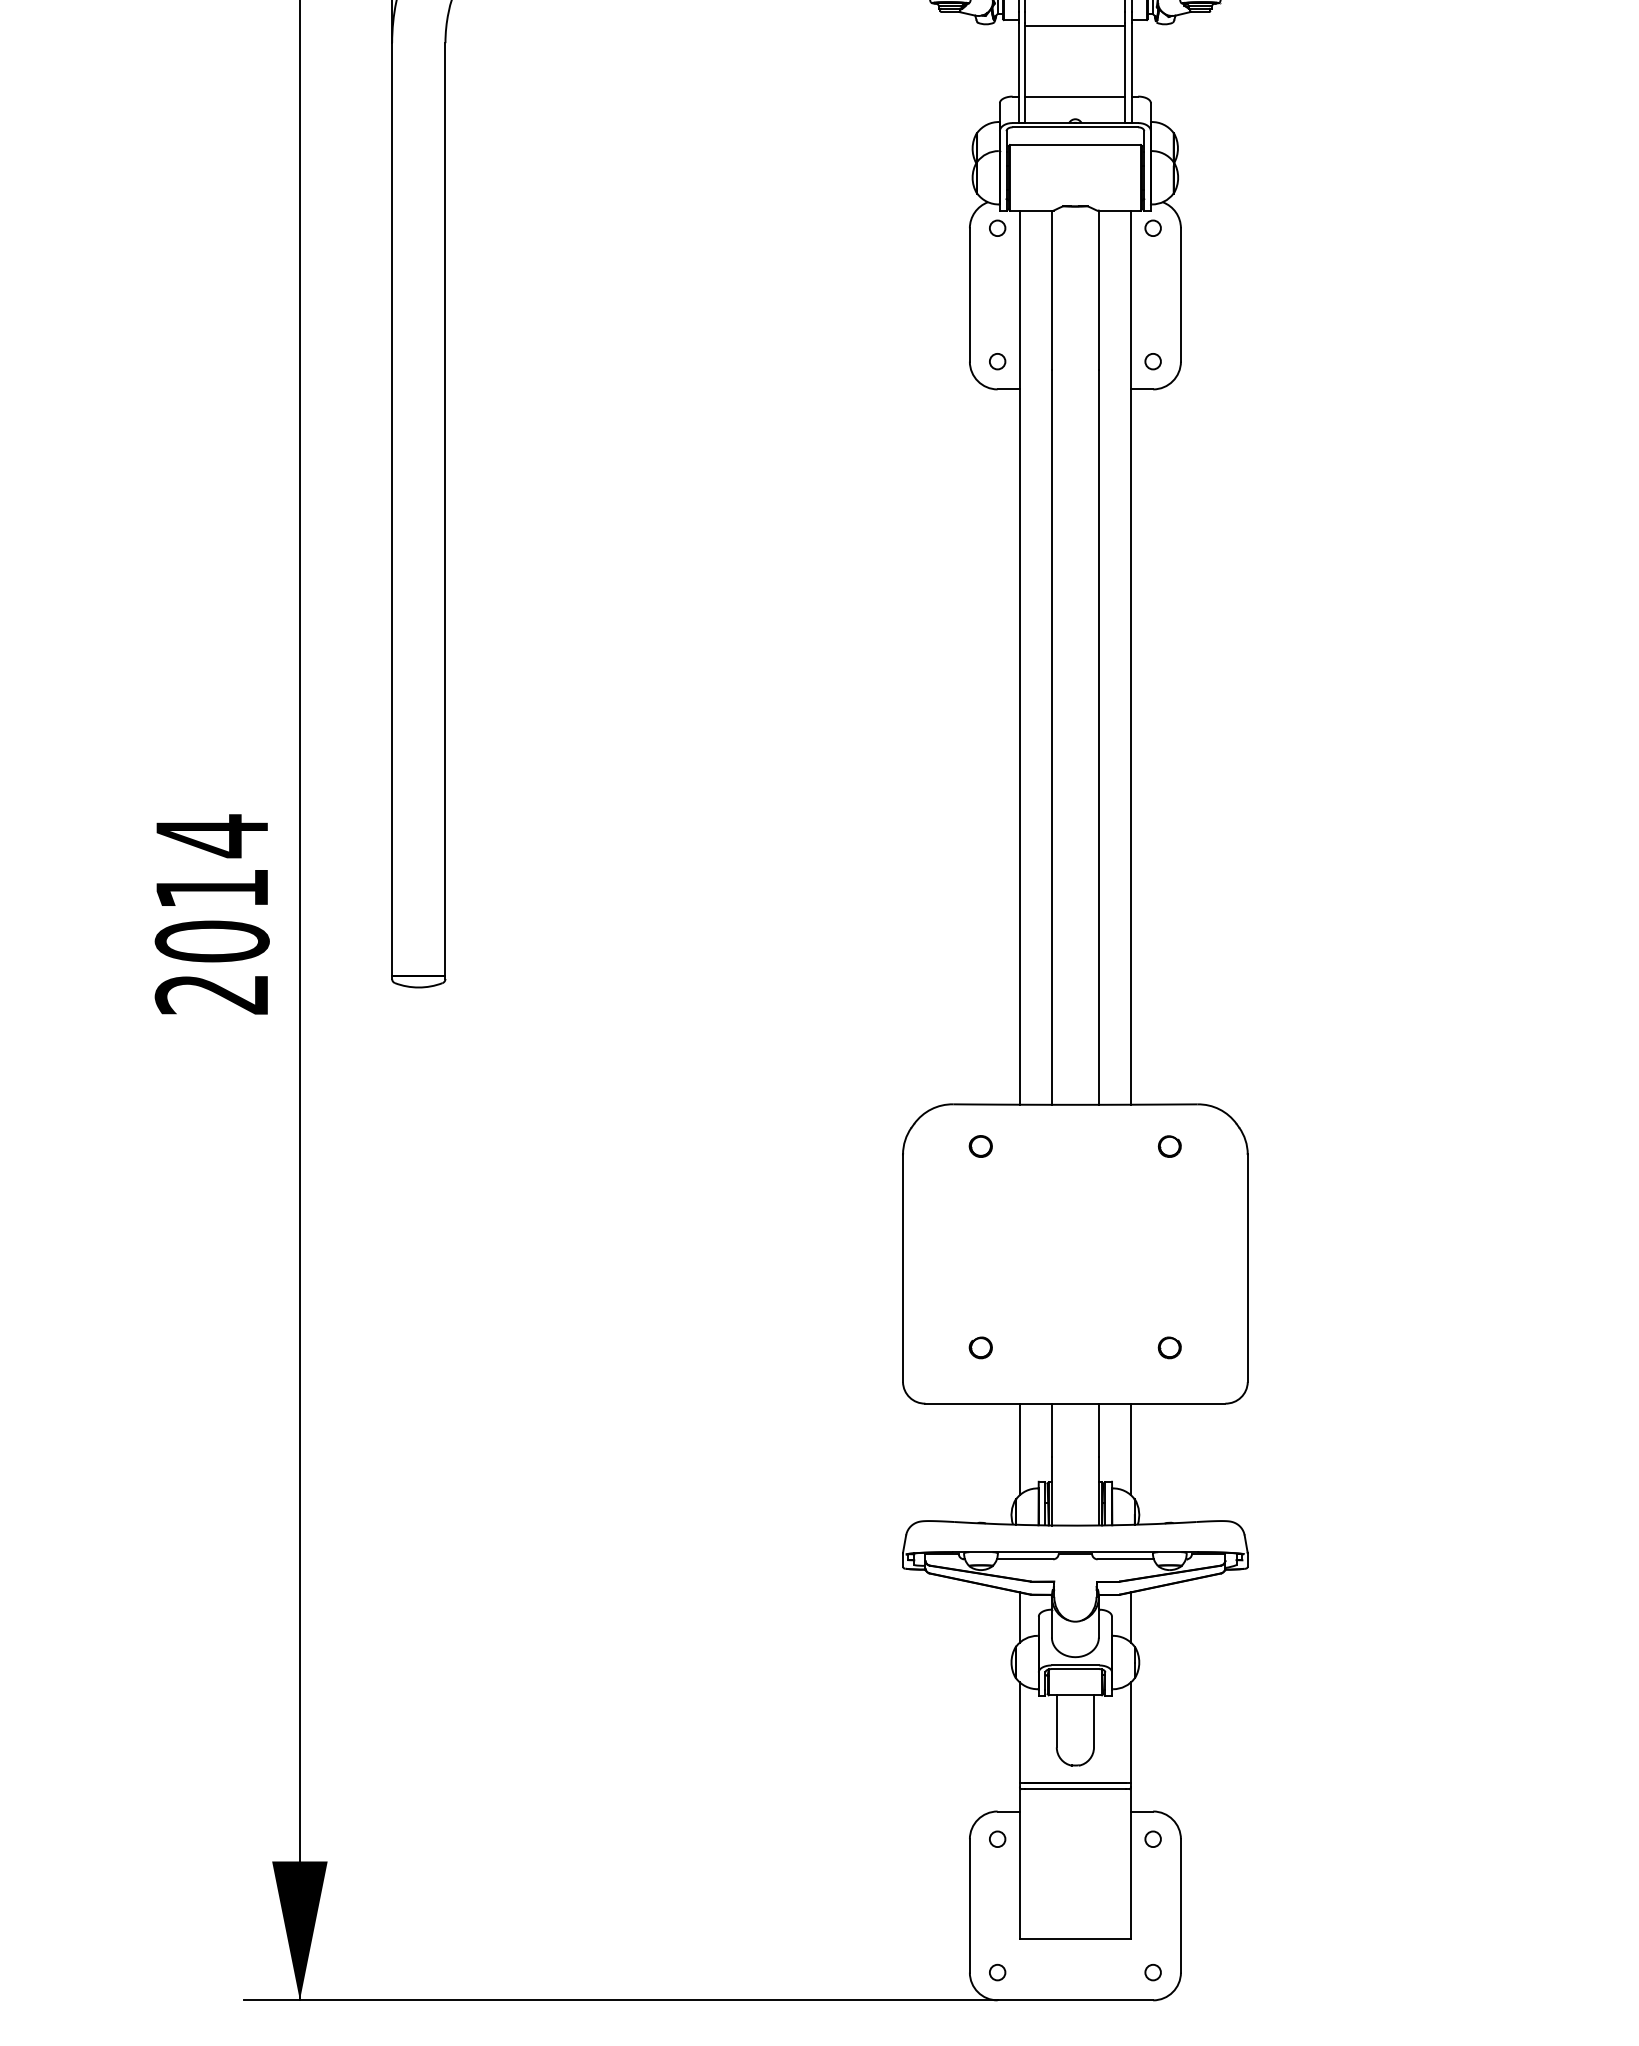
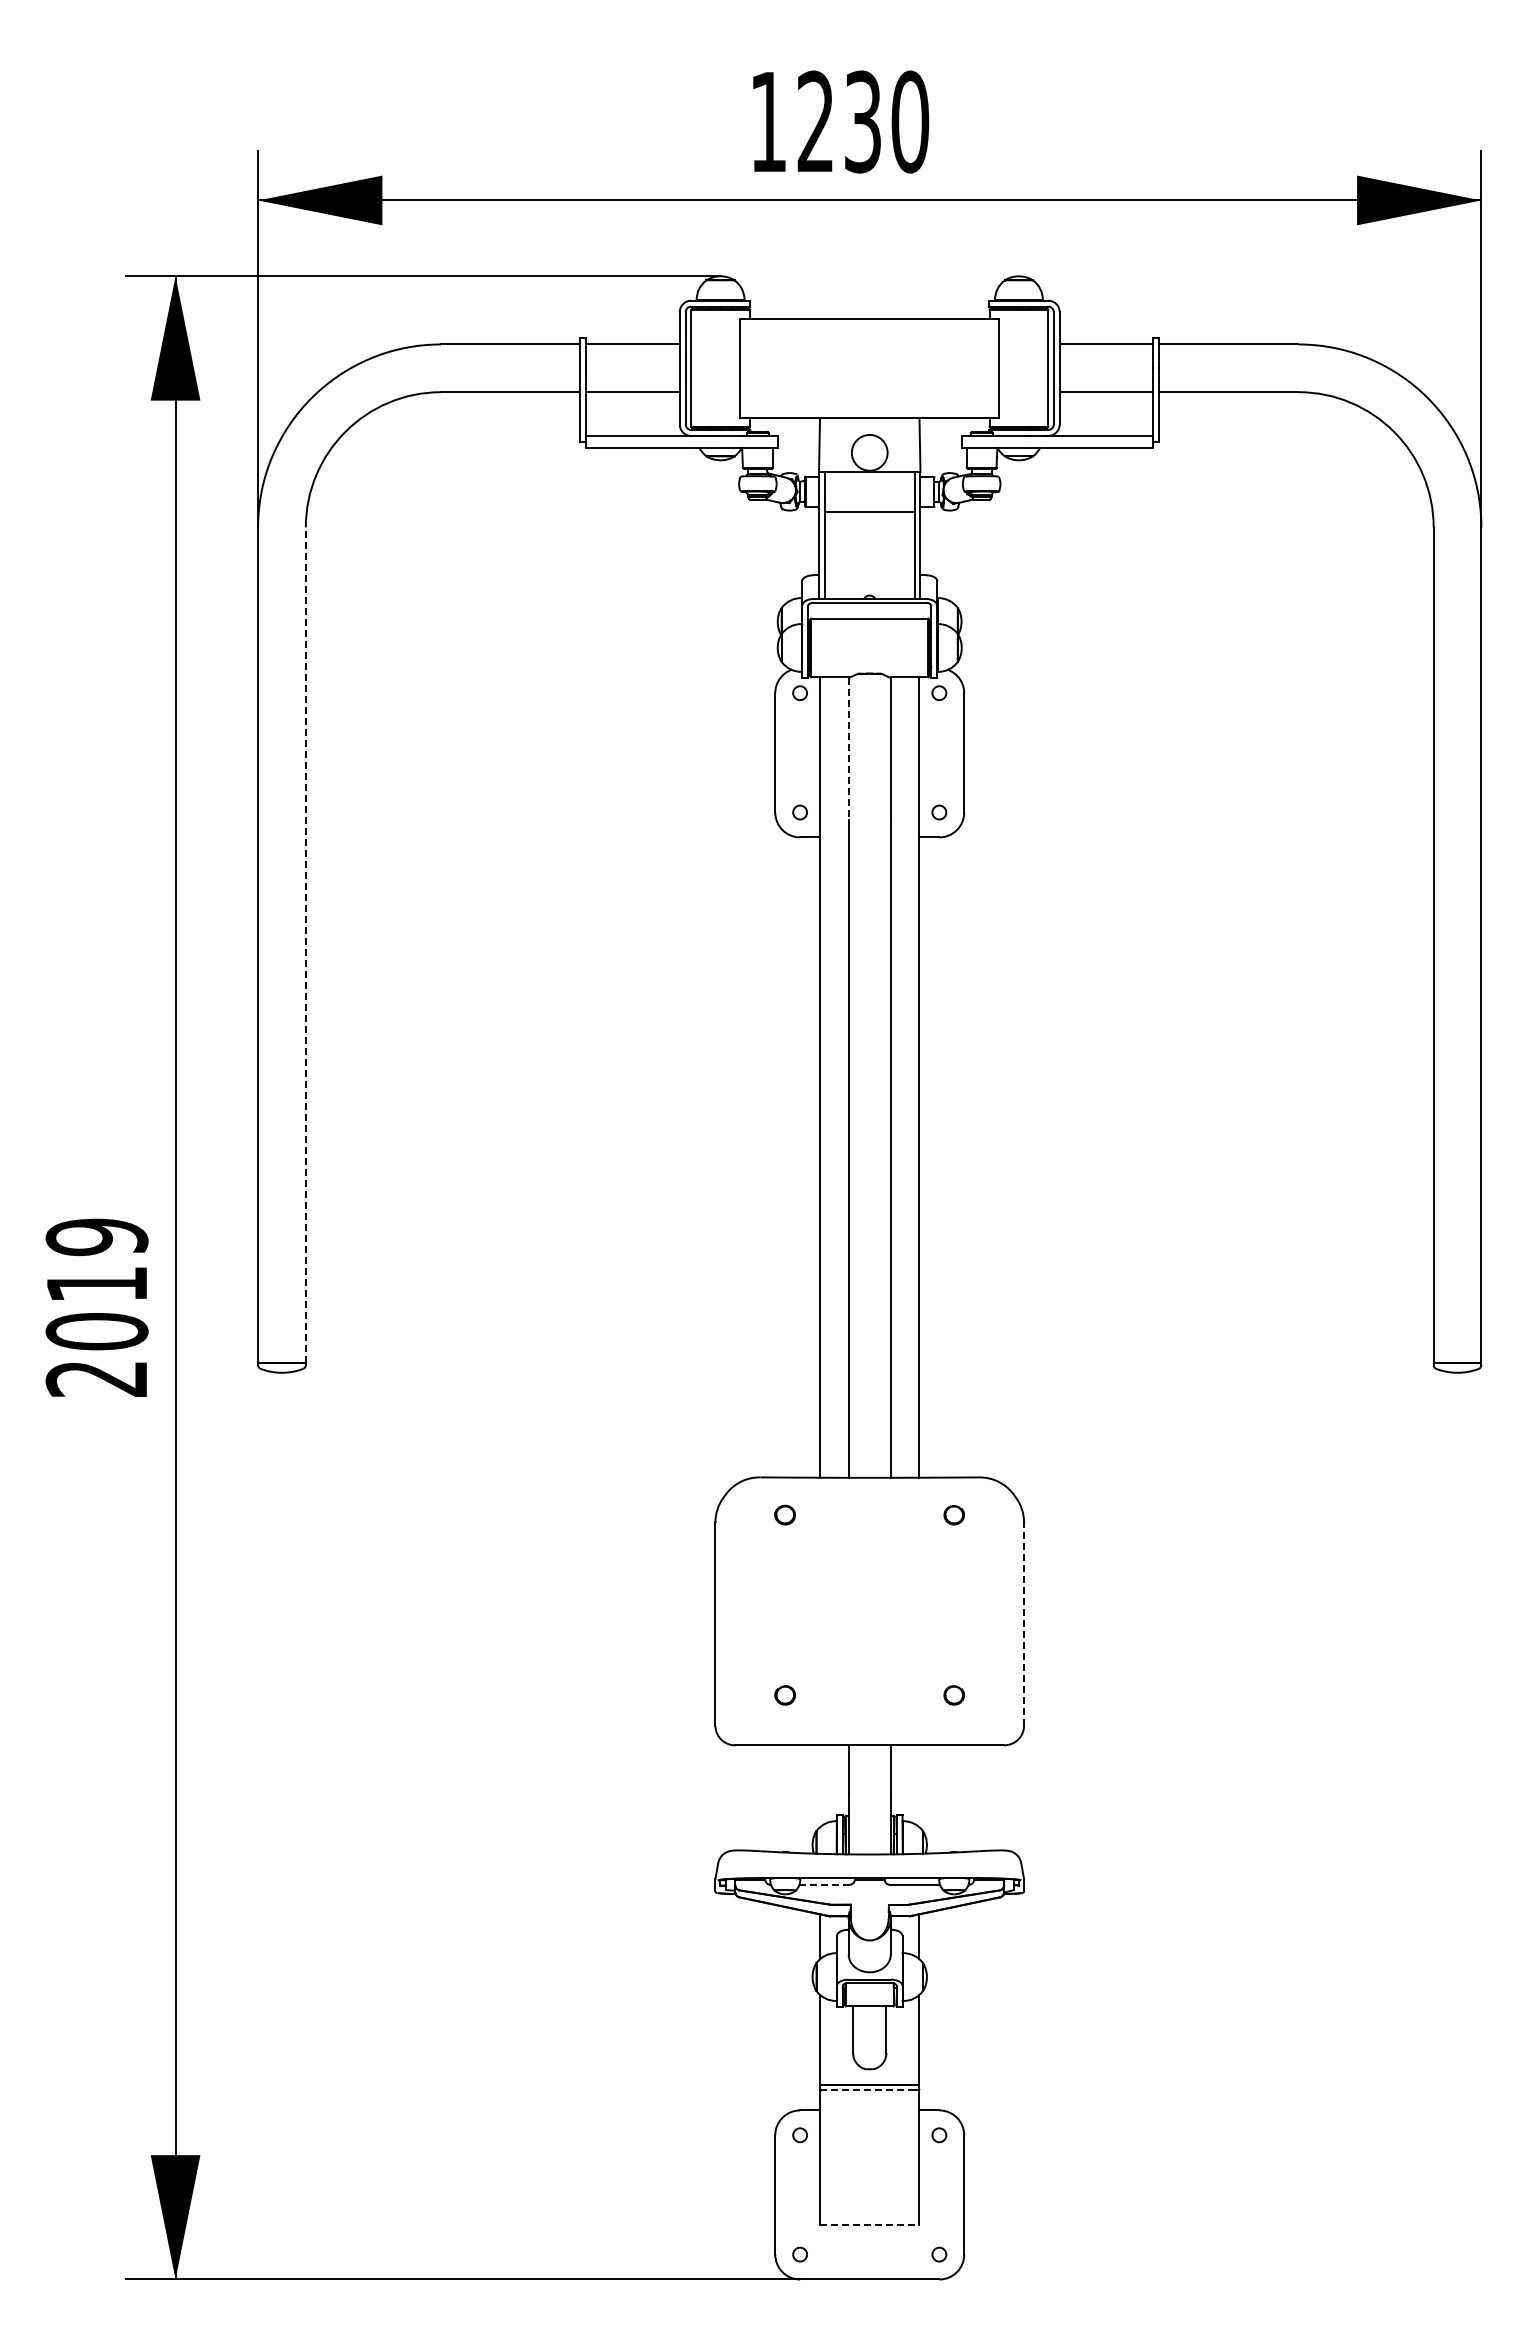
line: (1075, 96) -> (869, 575), removed
line: (1051, 291) -> (848, 749), solid -> dashed
line: (445, 510) -> (305, 945), solid -> dashed
text: (211, 836) -> (96, 1237), 2014 -> 2019
line: (1248, 1268) -> (1024, 1624), solid -> dashed
line: (1020, 1449) -> (820, 1786), removed
line: (1130, 1449) -> (919, 1786), removed
line: (1025, 1559) -> (825, 1884), solid -> dashed
line: (1075, 1789) -> (869, 2090), solid -> dashed
line: (1075, 1938) -> (869, 2224), solid -> dashed

